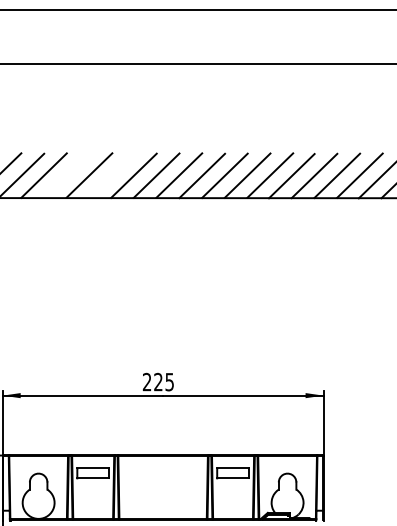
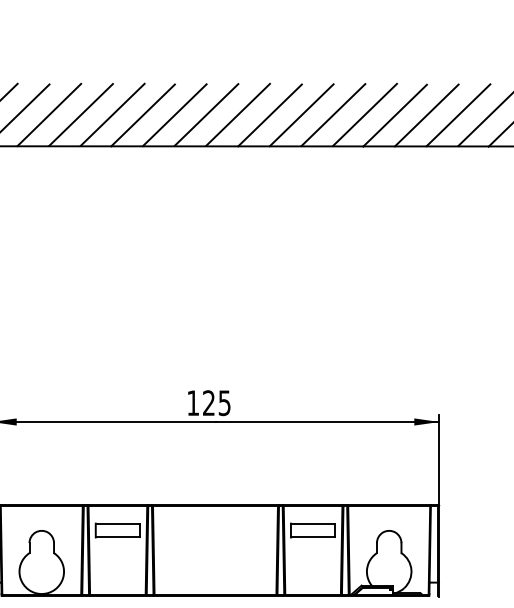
line: (66, 175) -> (80, 114), added
line: (111, 175) -> (143, 114), added
text: (146, 381) -> (192, 402), 225 -> 125

